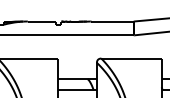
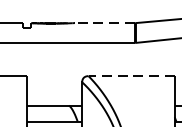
line: (112, 21) -> (104, 23), solid -> dashed
line: (131, 58) -> (131, 76), solid -> dashed

